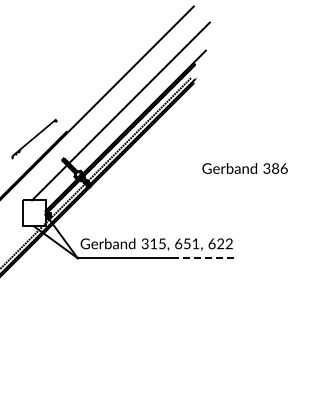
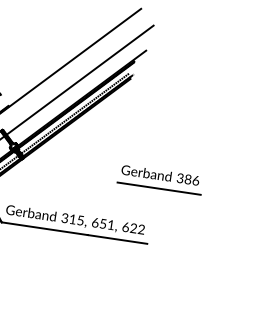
text: (244, 168) -> (159, 175), moved
line: (241, 197) -> (158, 189), added
line: (205, 258) -> (117, 239), dashed -> solid

